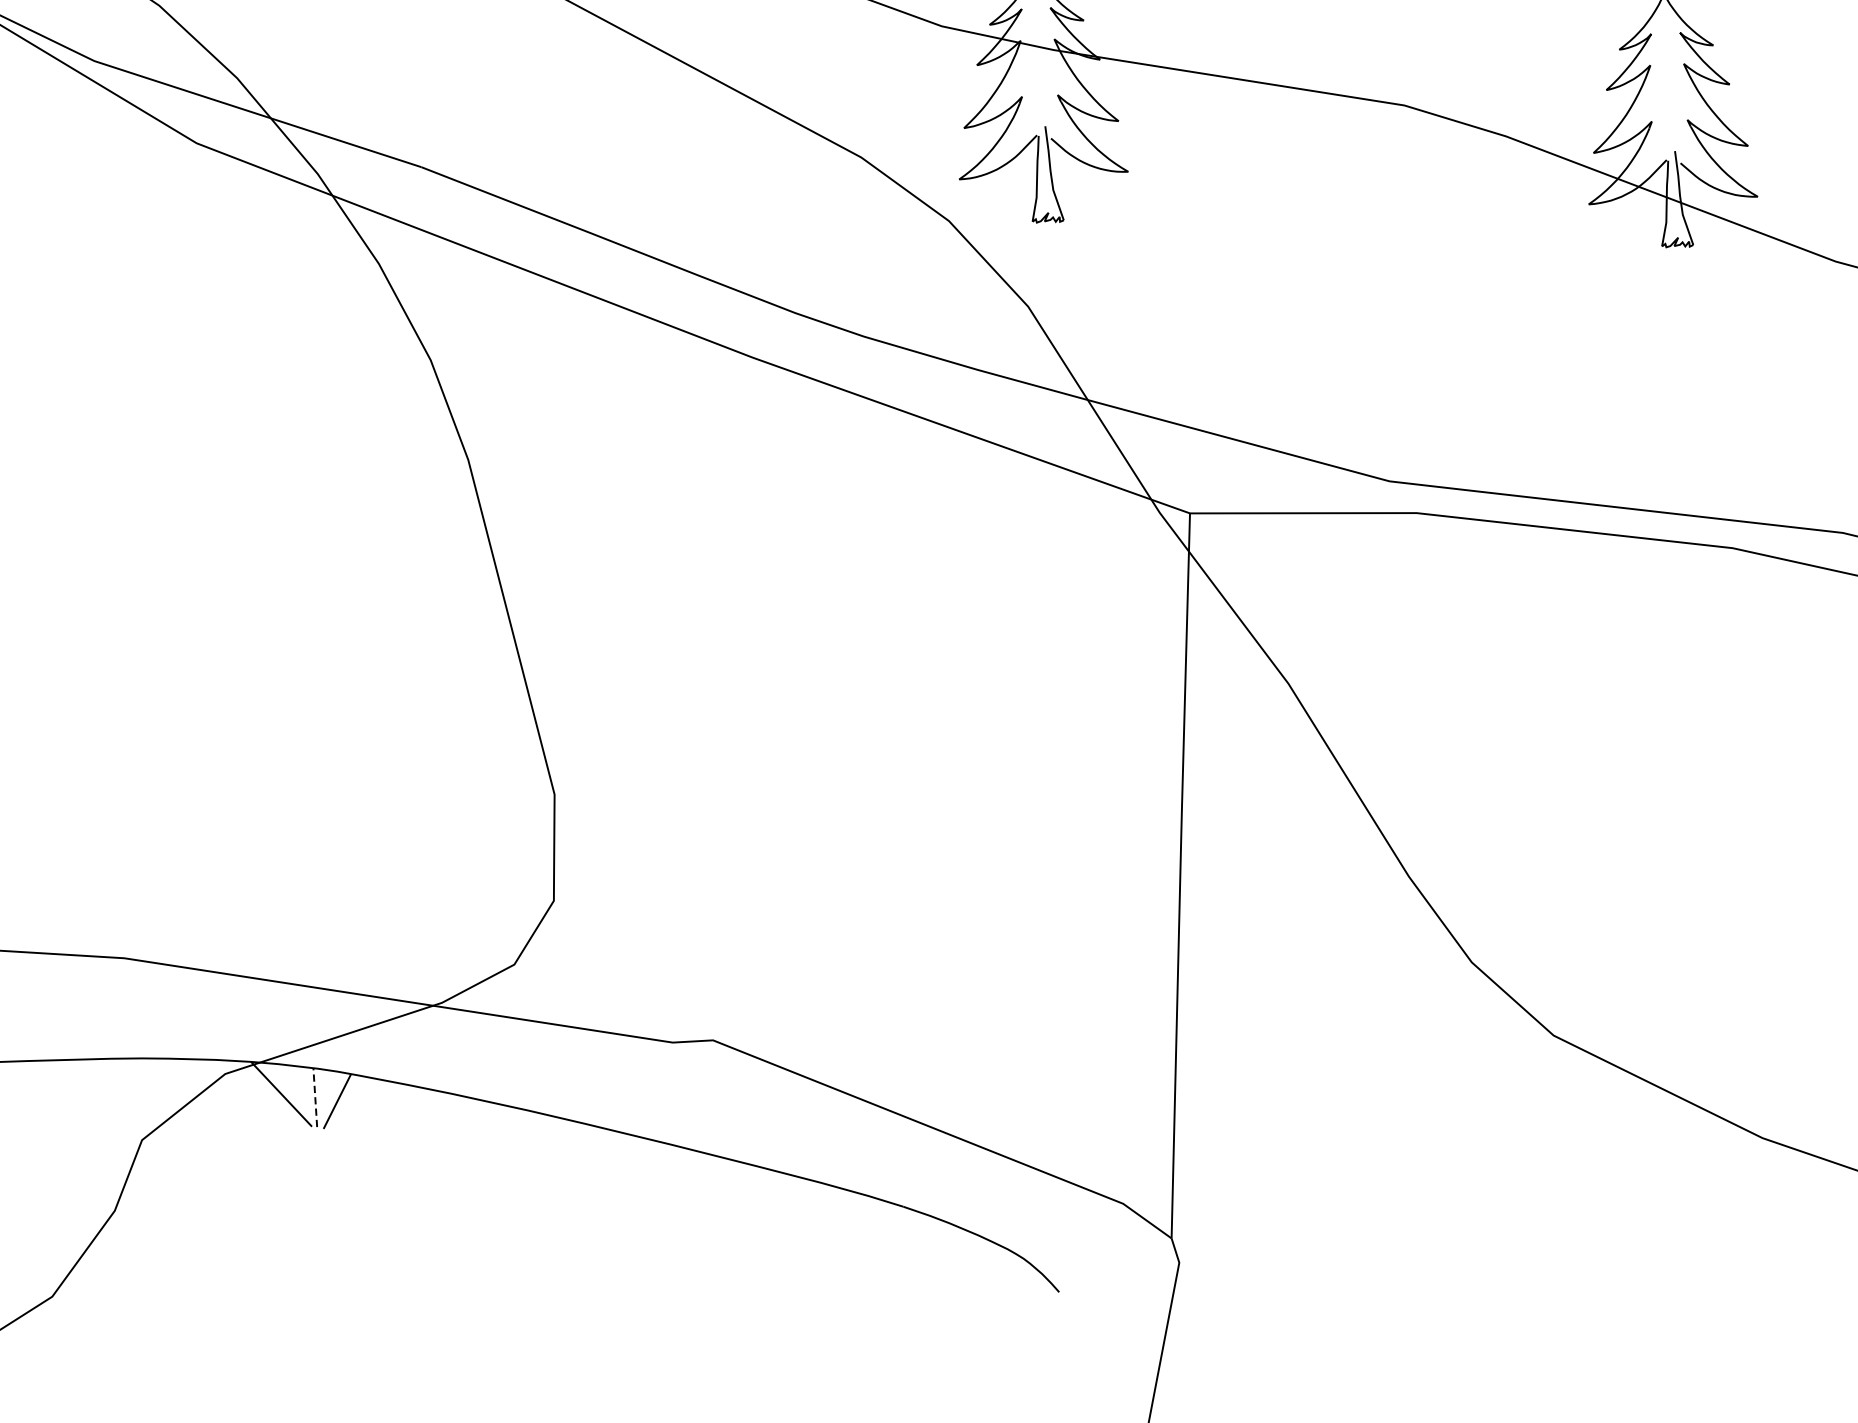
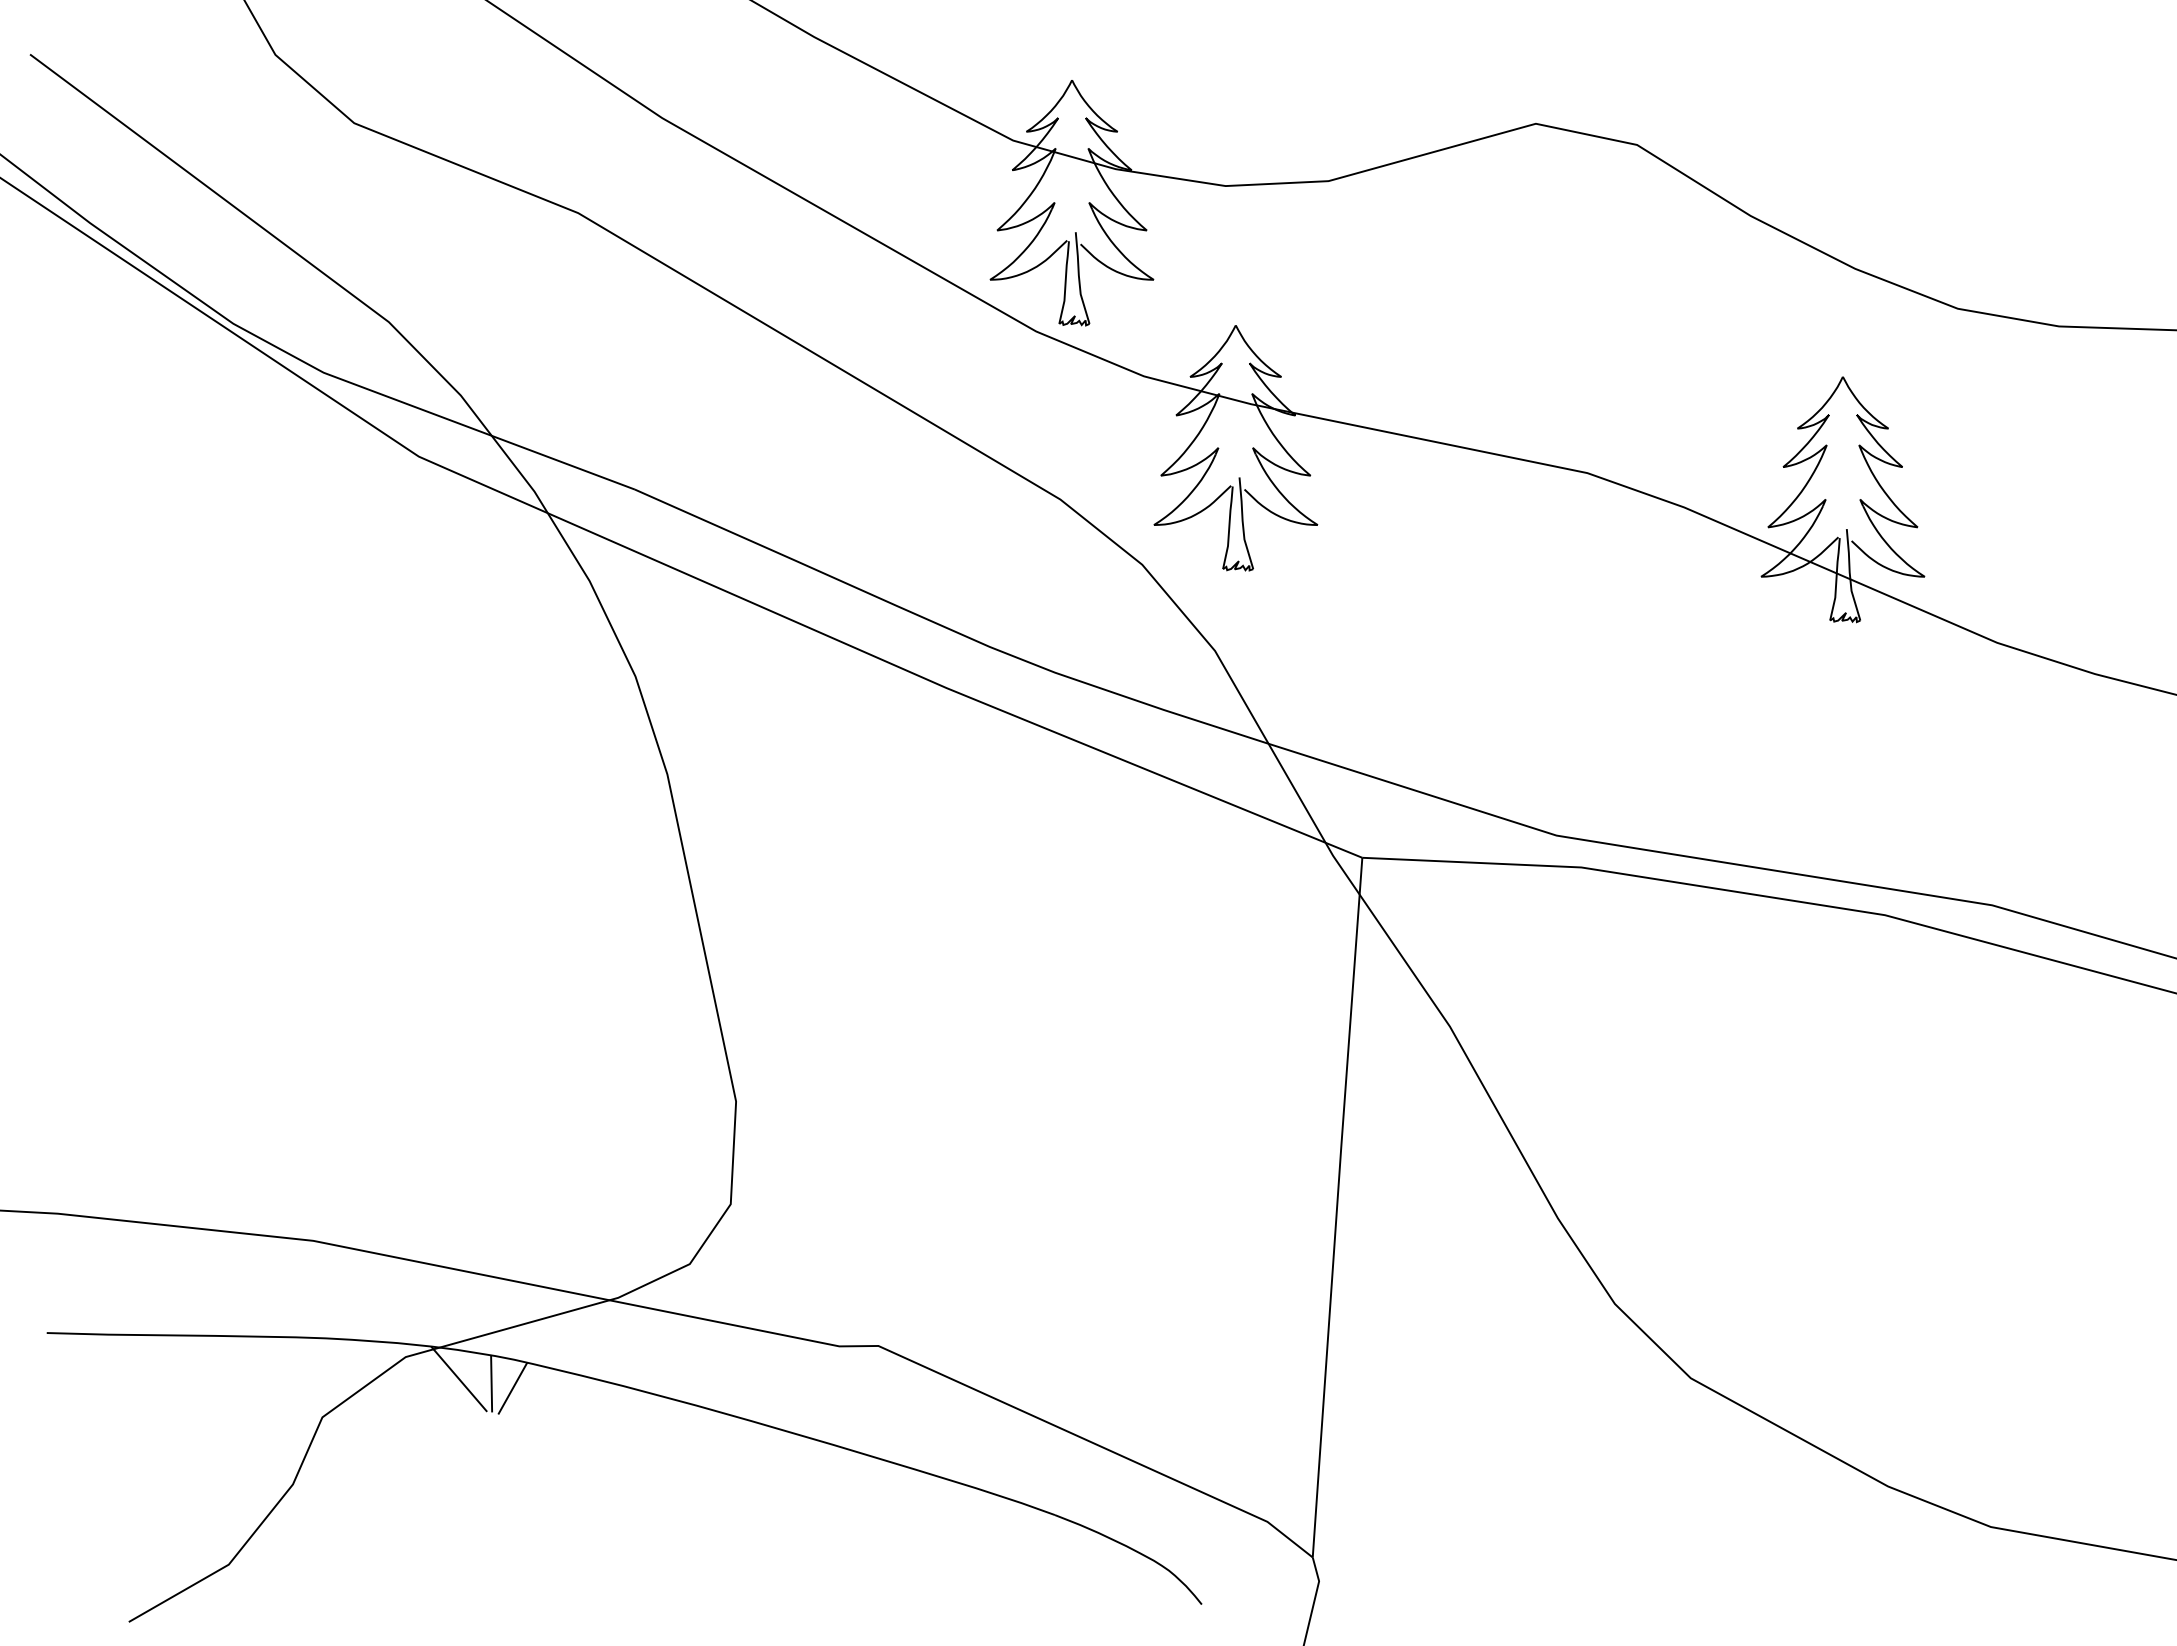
line: (315, 1097) -> (491, 1383), dashed -> solid

